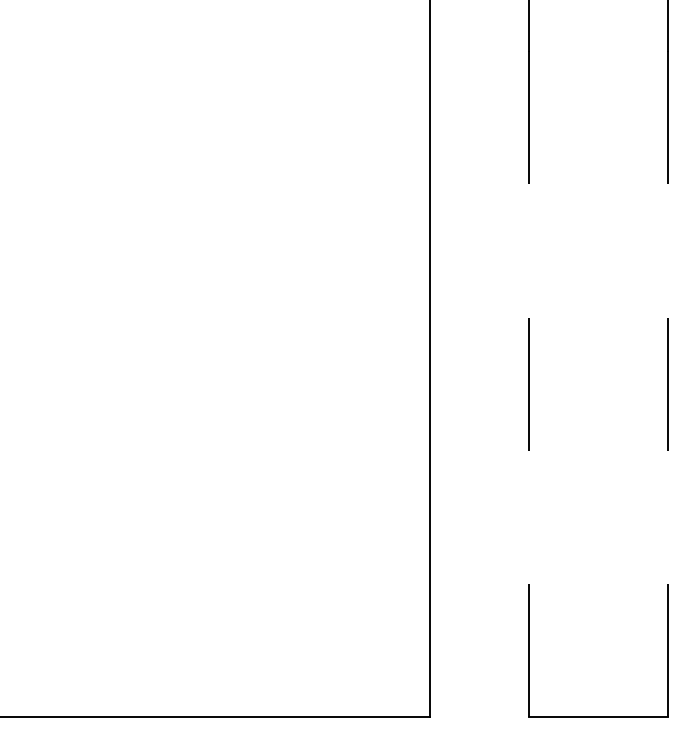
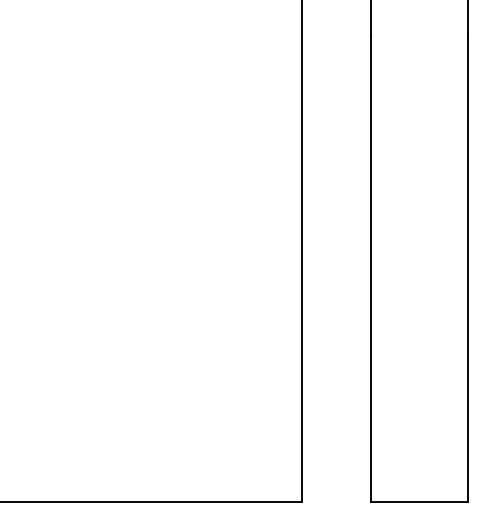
line: (528, 383) -> (370, 268), dashed -> solid
line: (668, 384) -> (468, 269), dashed -> solid

